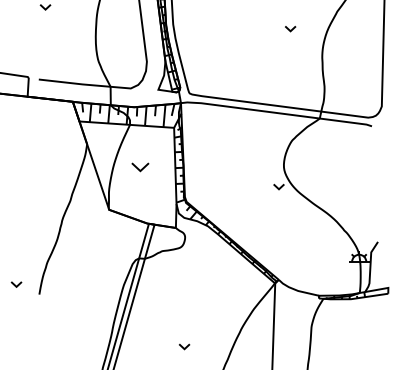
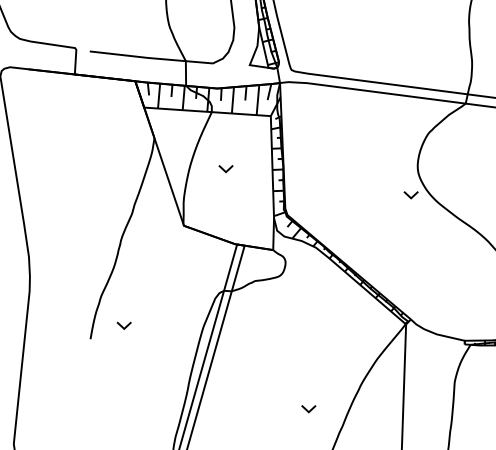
part: (140, 167) -> (225, 169), size x0.62
part: (16, 284) -> (124, 325), moved
part: (184, 346) -> (308, 408), moved

